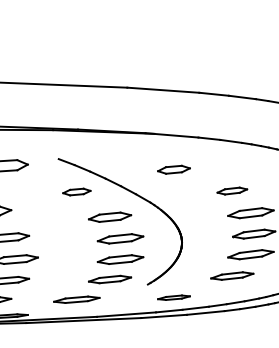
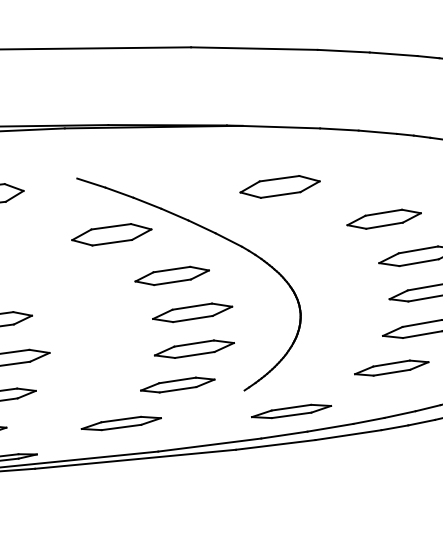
part: (173, 169) -> (279, 186), size x1.43
part: (232, 190) -> (384, 218), size x1.43
part: (76, 191) -> (111, 233), size x1.67
part: (173, 297) -> (290, 410), size x1.43

